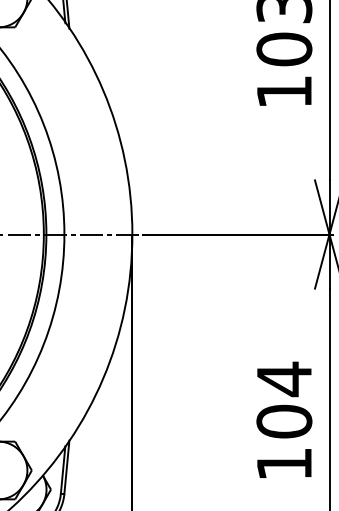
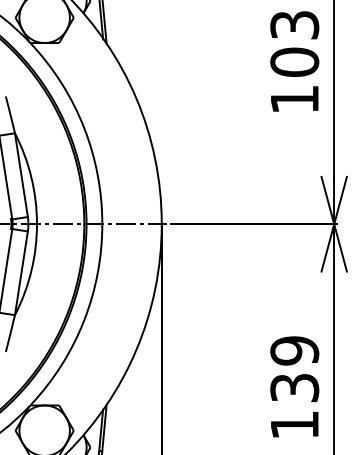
text: (284, 399) -> (294, 368), 104 -> 139

